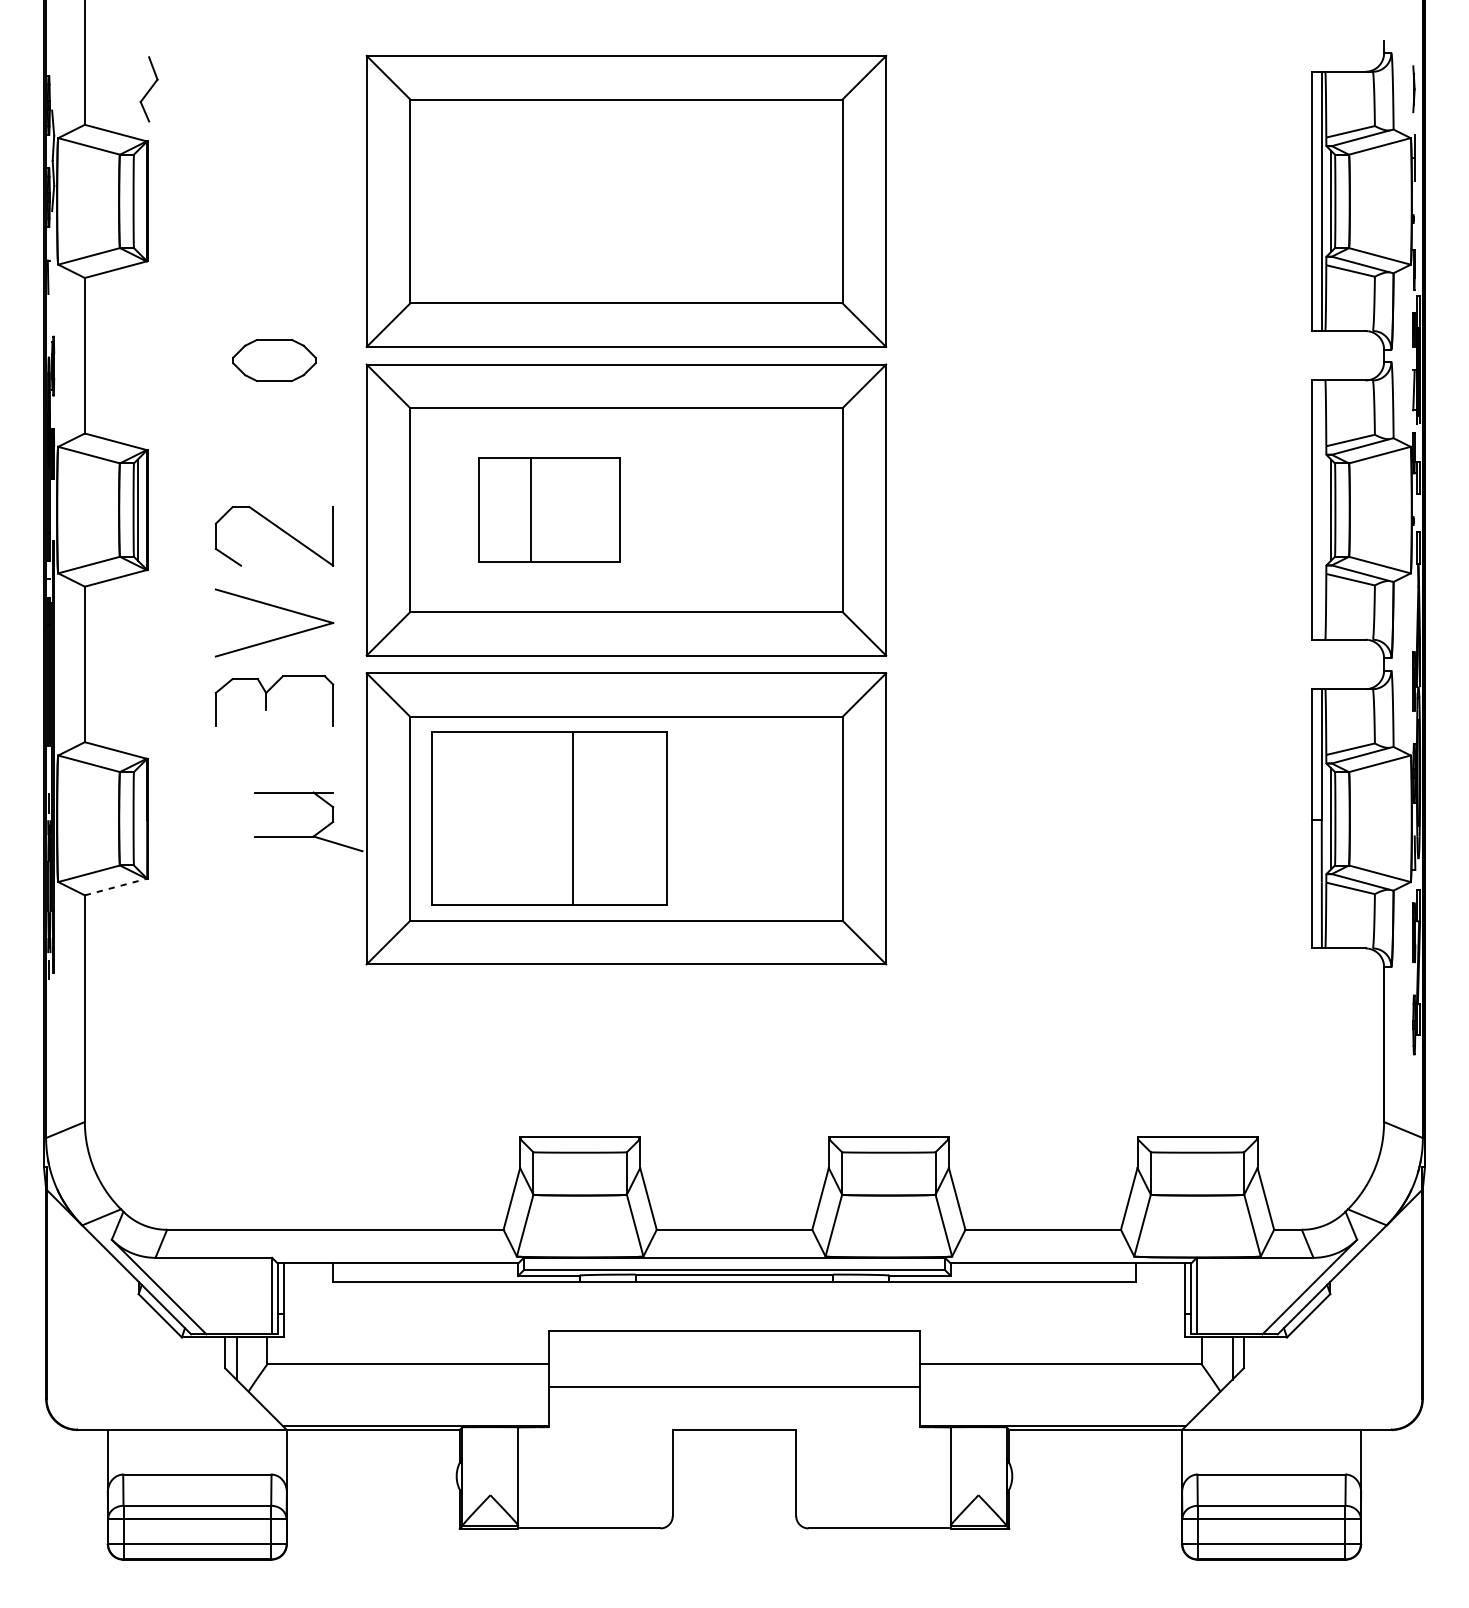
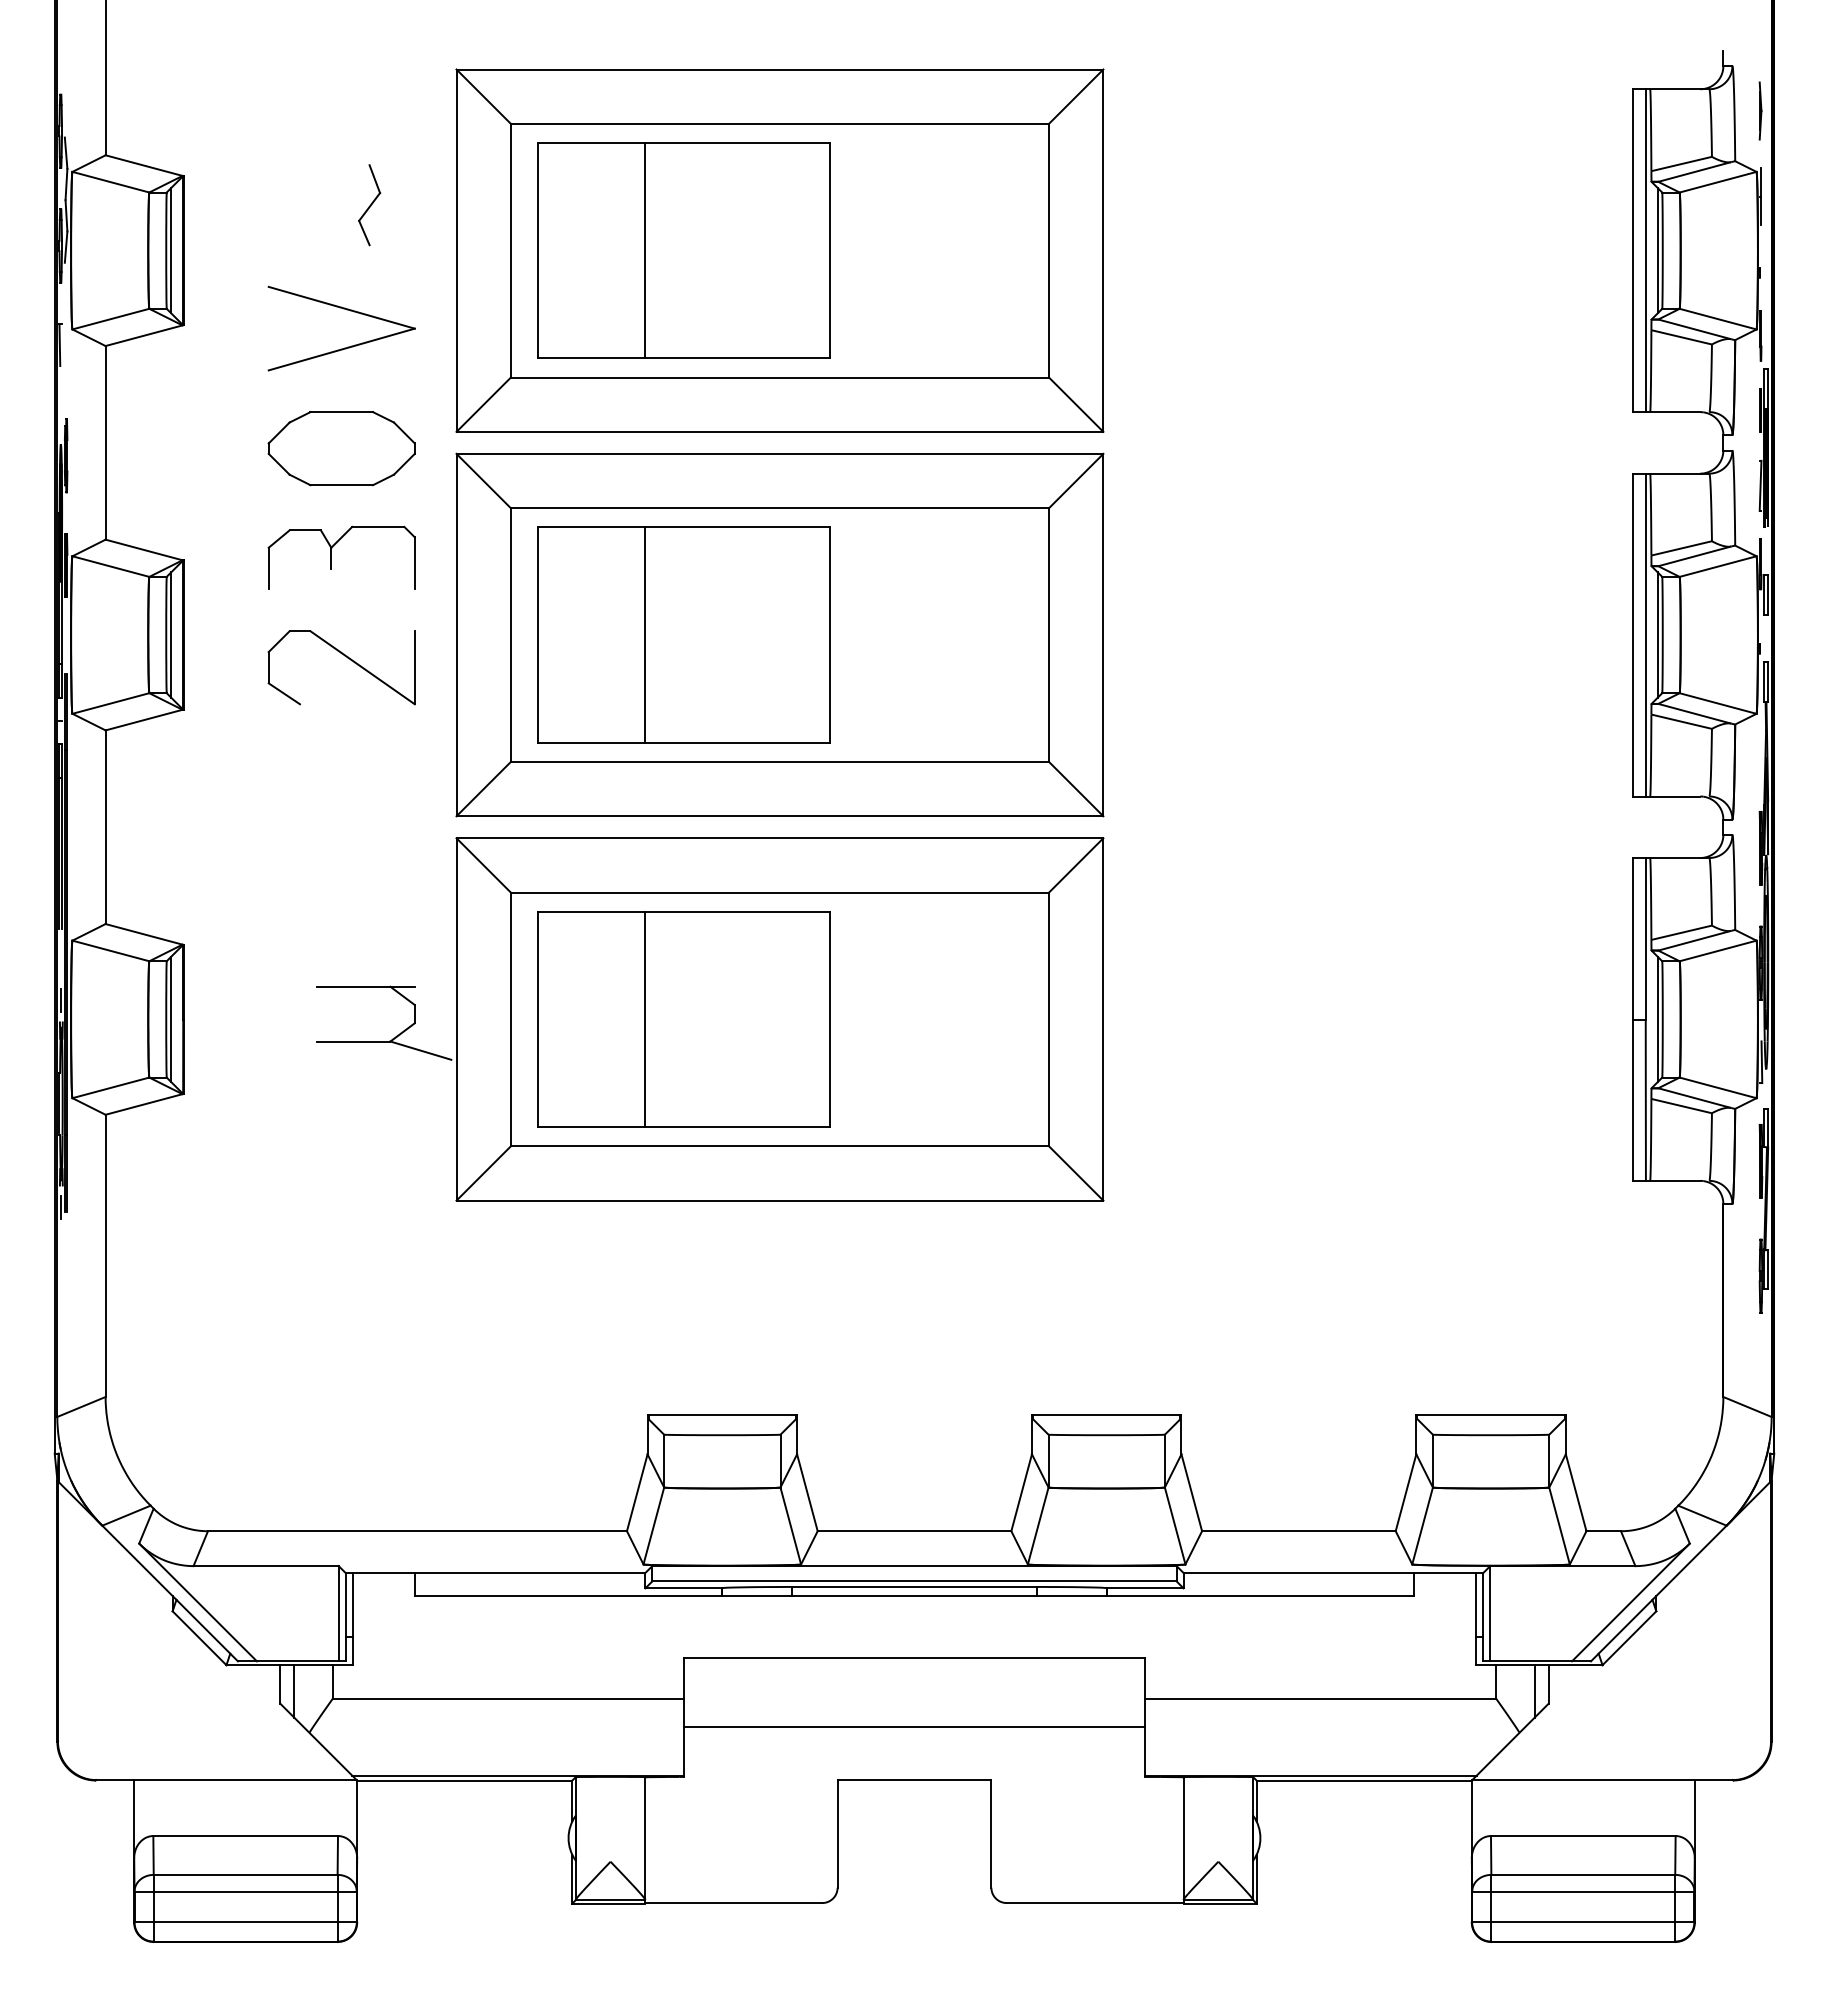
part: (149, 89) -> (369, 205), moved
line: (137, 201) -> (171, 250), added
part: (548, 201) -> (683, 250), added
part: (274, 360) -> (341, 448), size x1.43
part: (548, 509) -> (683, 634), size x1.67
line: (1321, 509) -> (1645, 634), added
part: (278, 608) -> (346, 310), moved
part: (266, 700) -> (331, 557), moved
line: (137, 818) -> (171, 1019), added
line: (573, 818) -> (645, 1019), moved
line: (116, 887) -> (144, 1104), dashed -> solid

